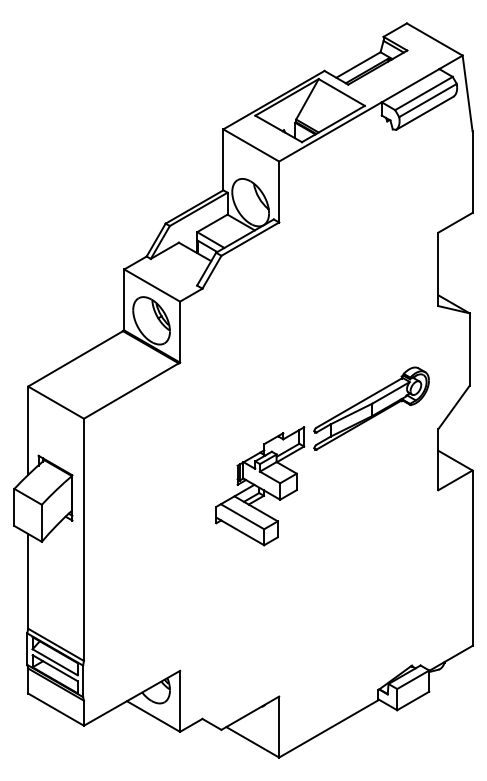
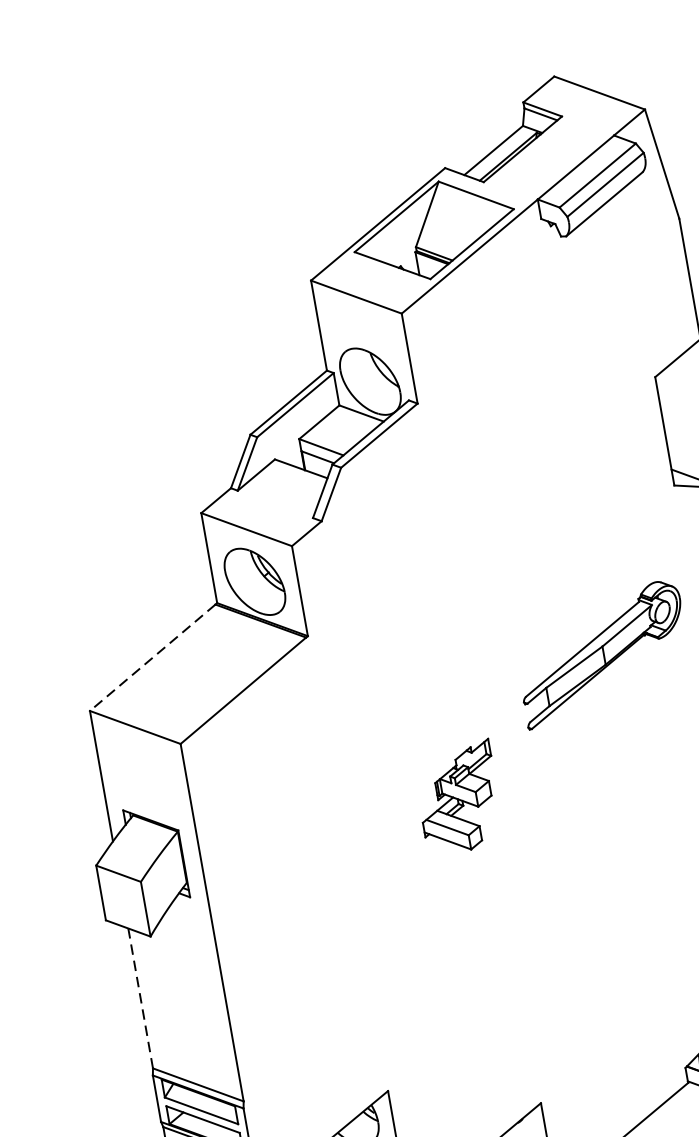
line: (75, 358) -> (152, 657), solid -> dashed
part: (260, 486) -> (458, 798), size x0.6
line: (28, 580) -> (140, 997), solid -> dashed

